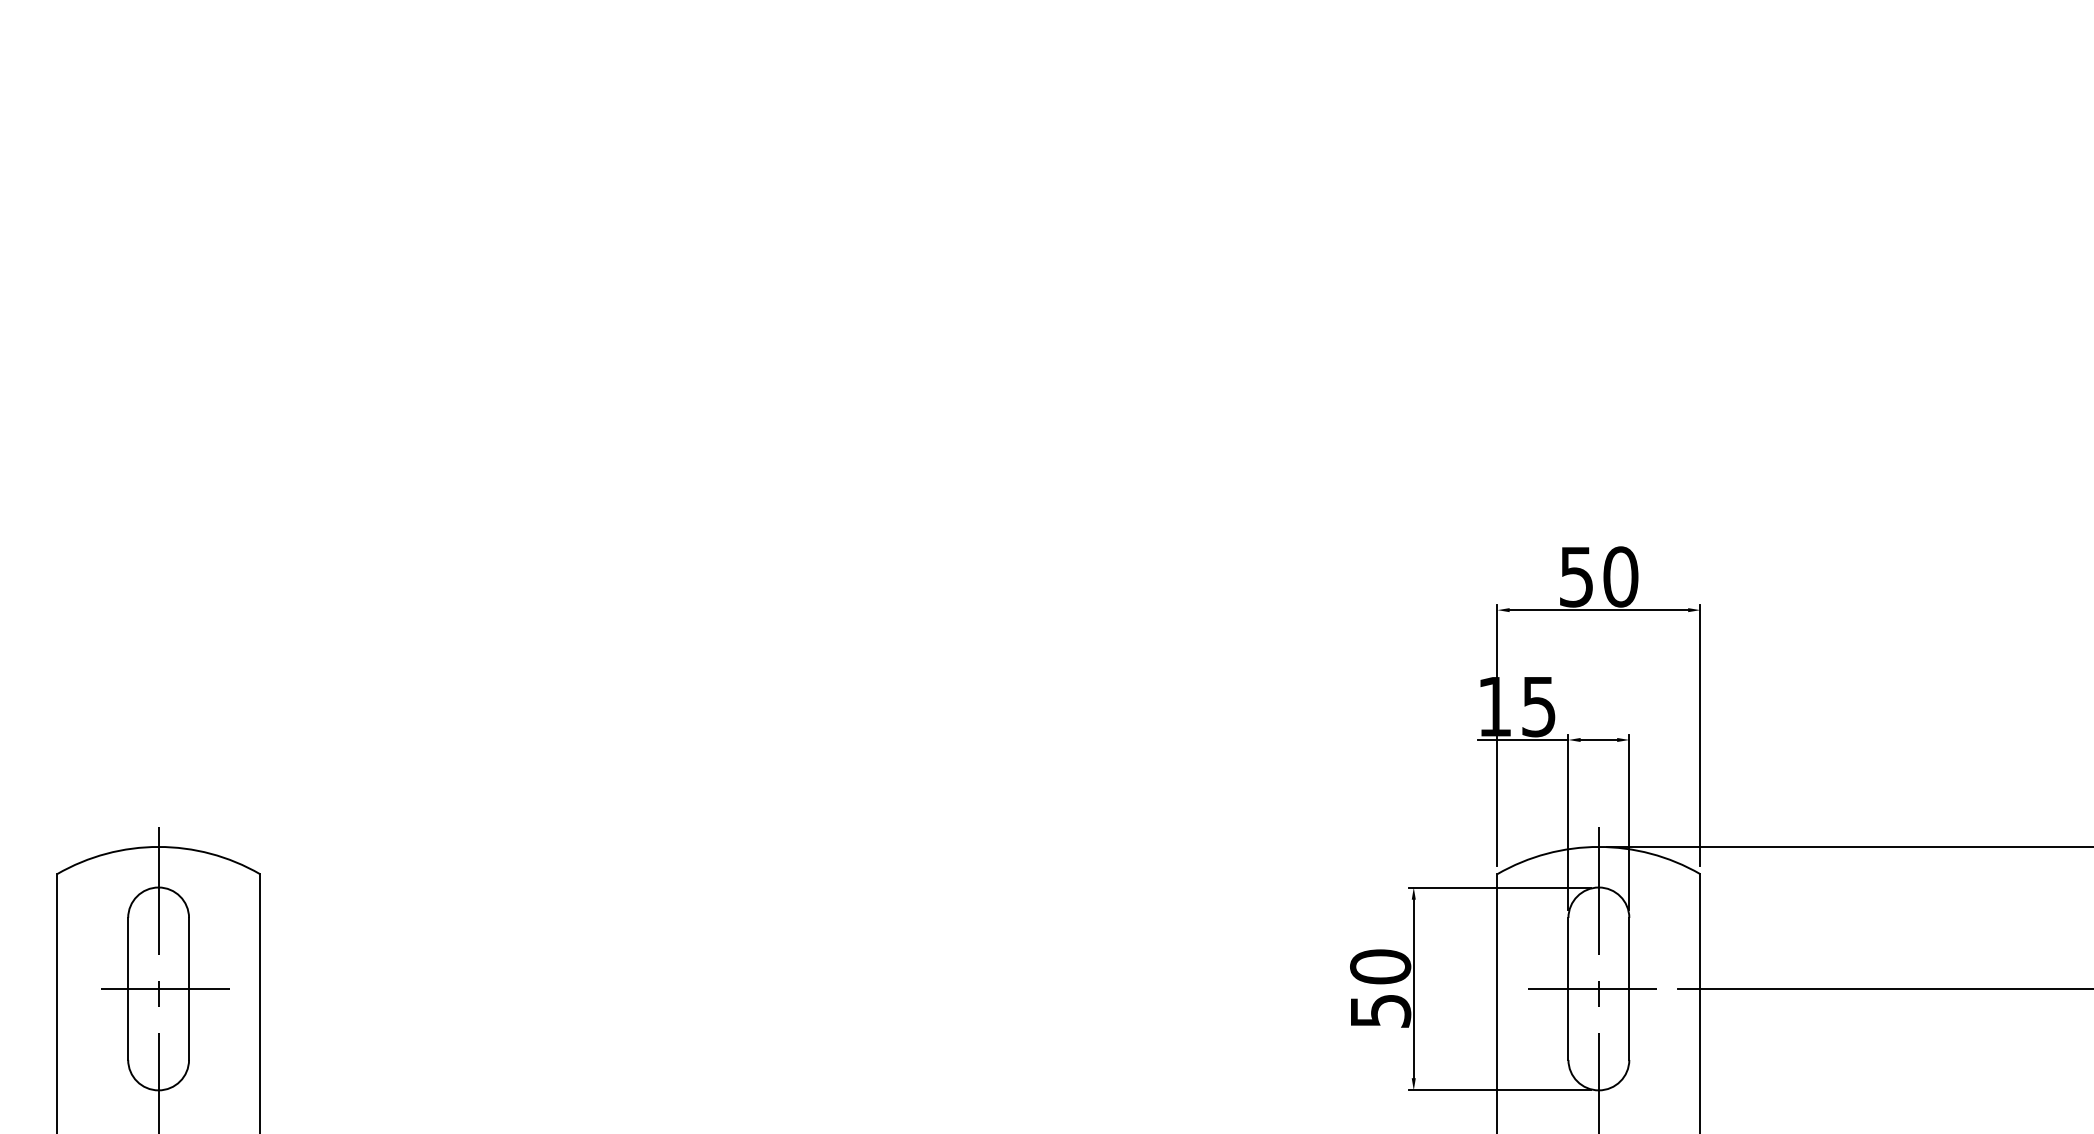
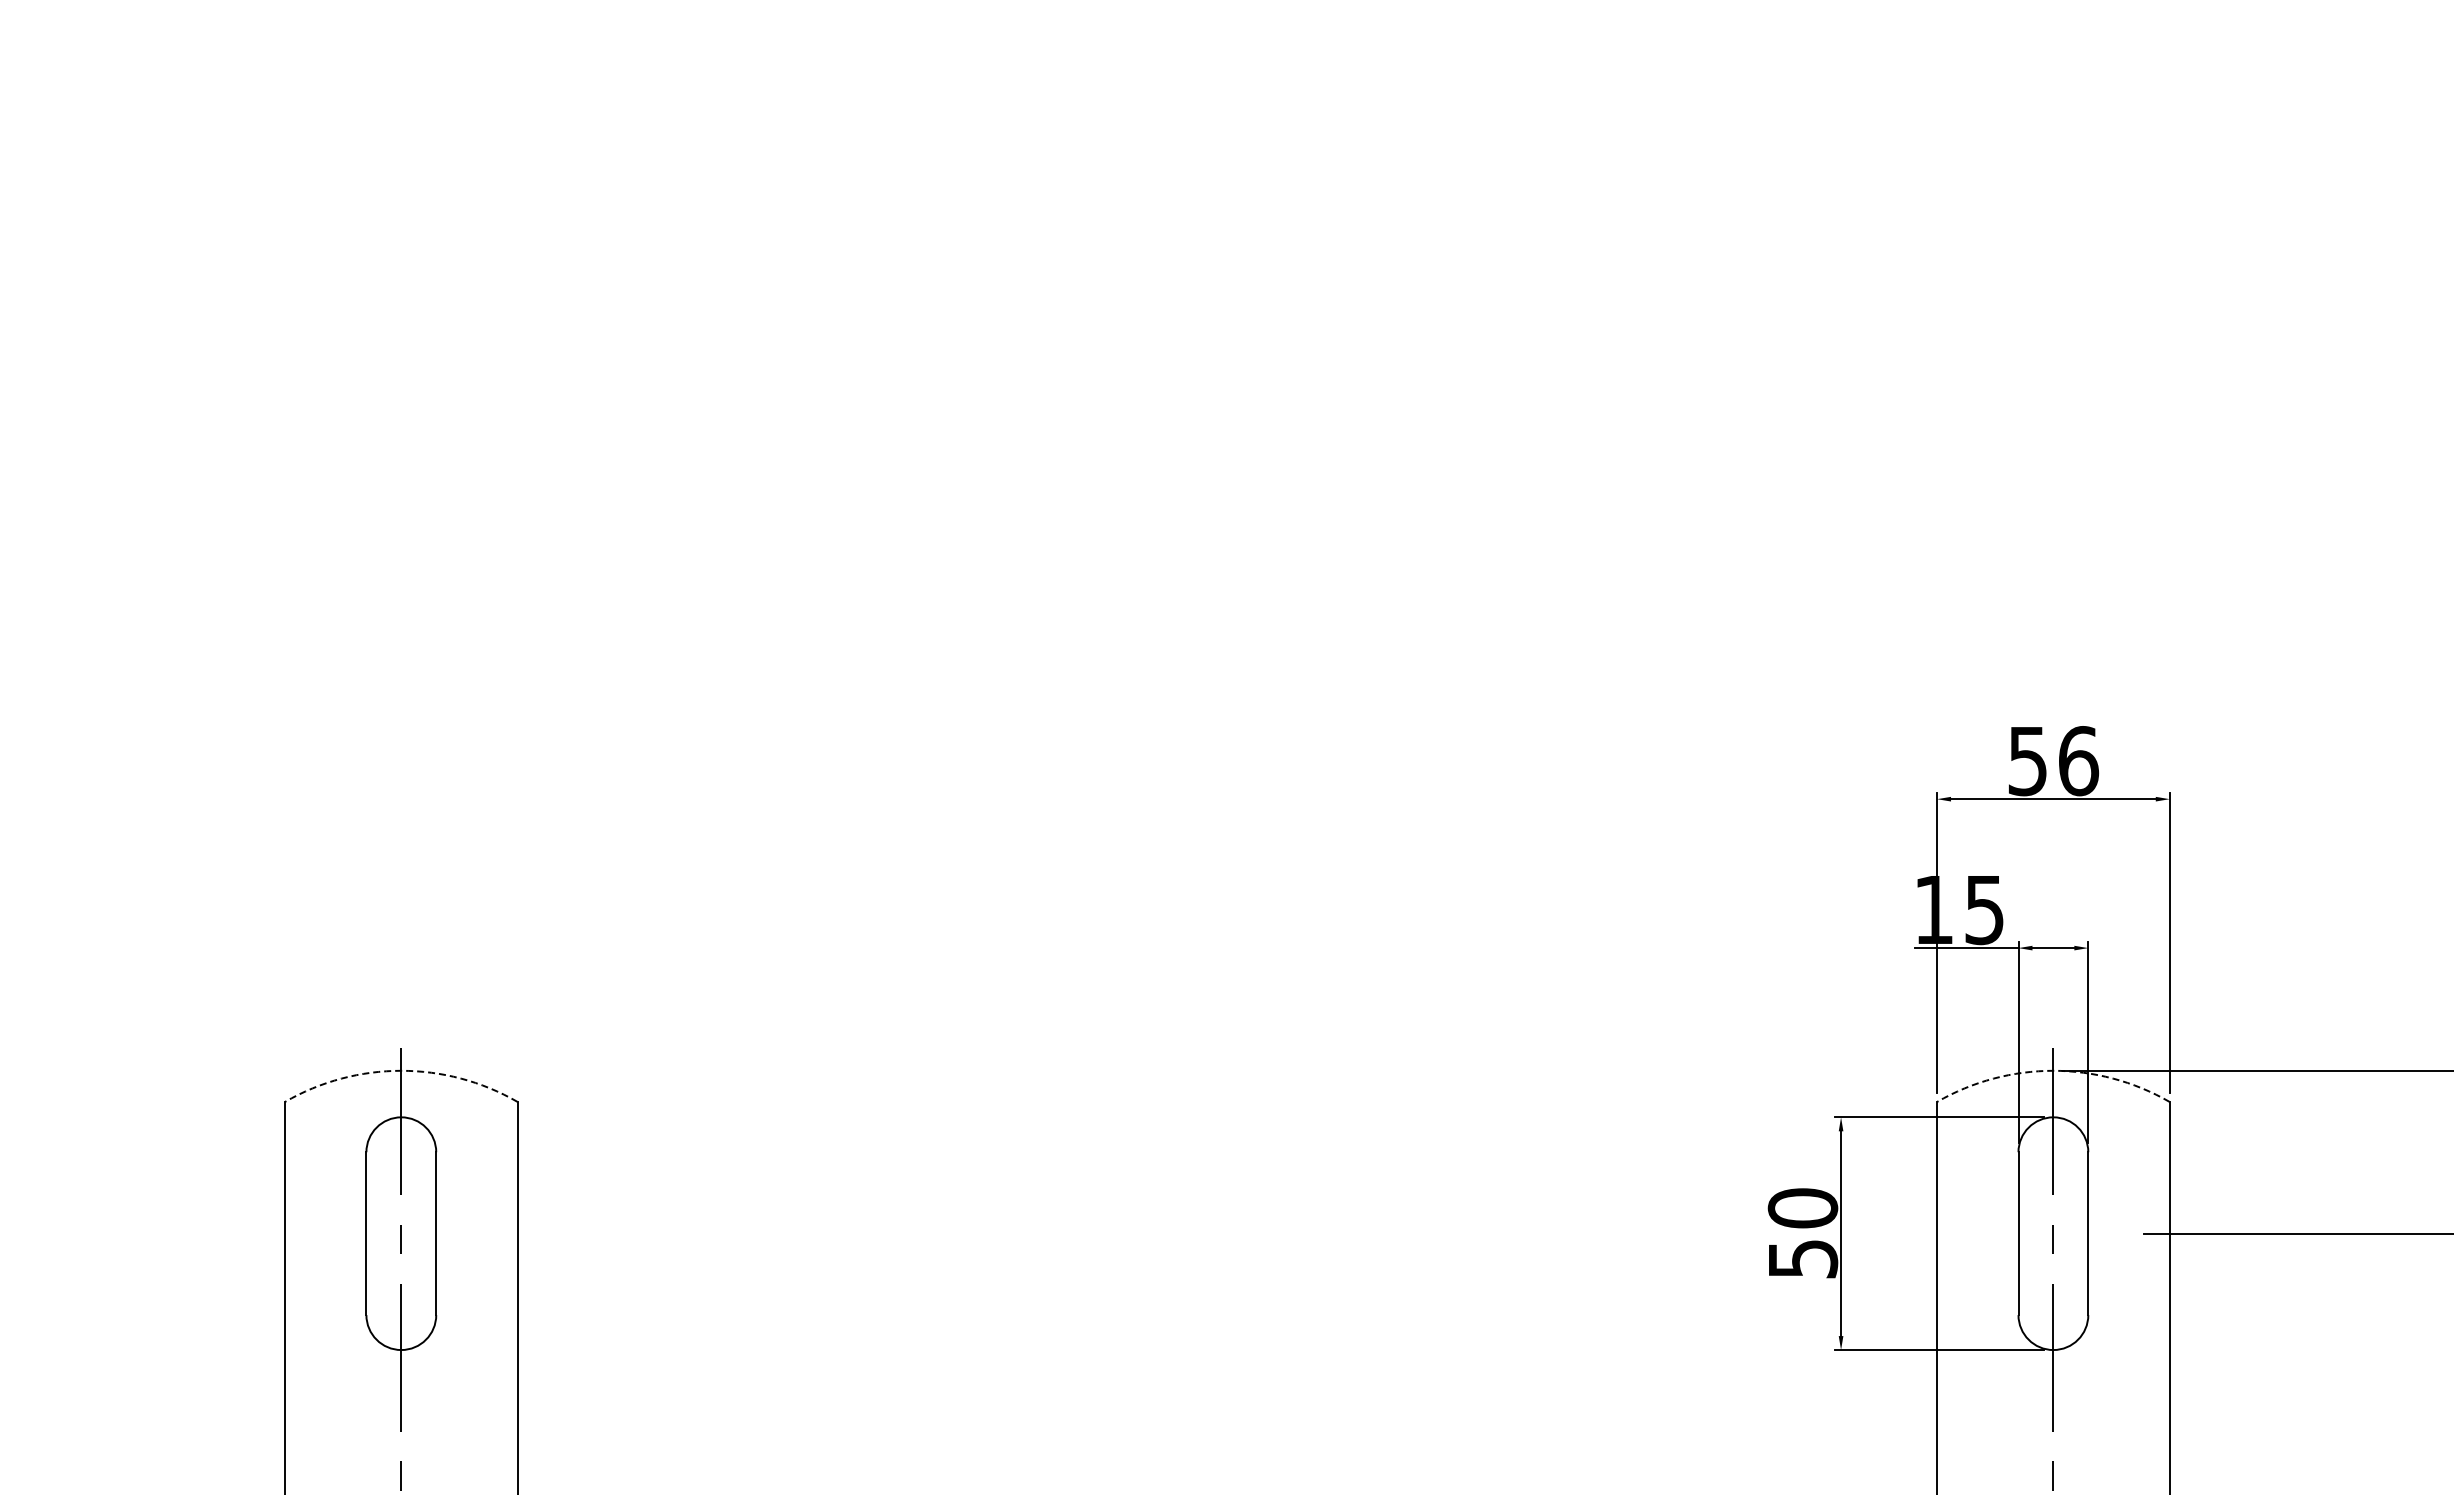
text: (1620, 577) -> (2078, 761), 50 -> 56
arc: (158, 846) -> (401, 1070), solid -> dashed
arc: (1598, 846) -> (2053, 1070), solid -> dashed
line: (157, 988) -> (400, 1233), removed
line: (1598, 988) -> (2052, 1233), removed

